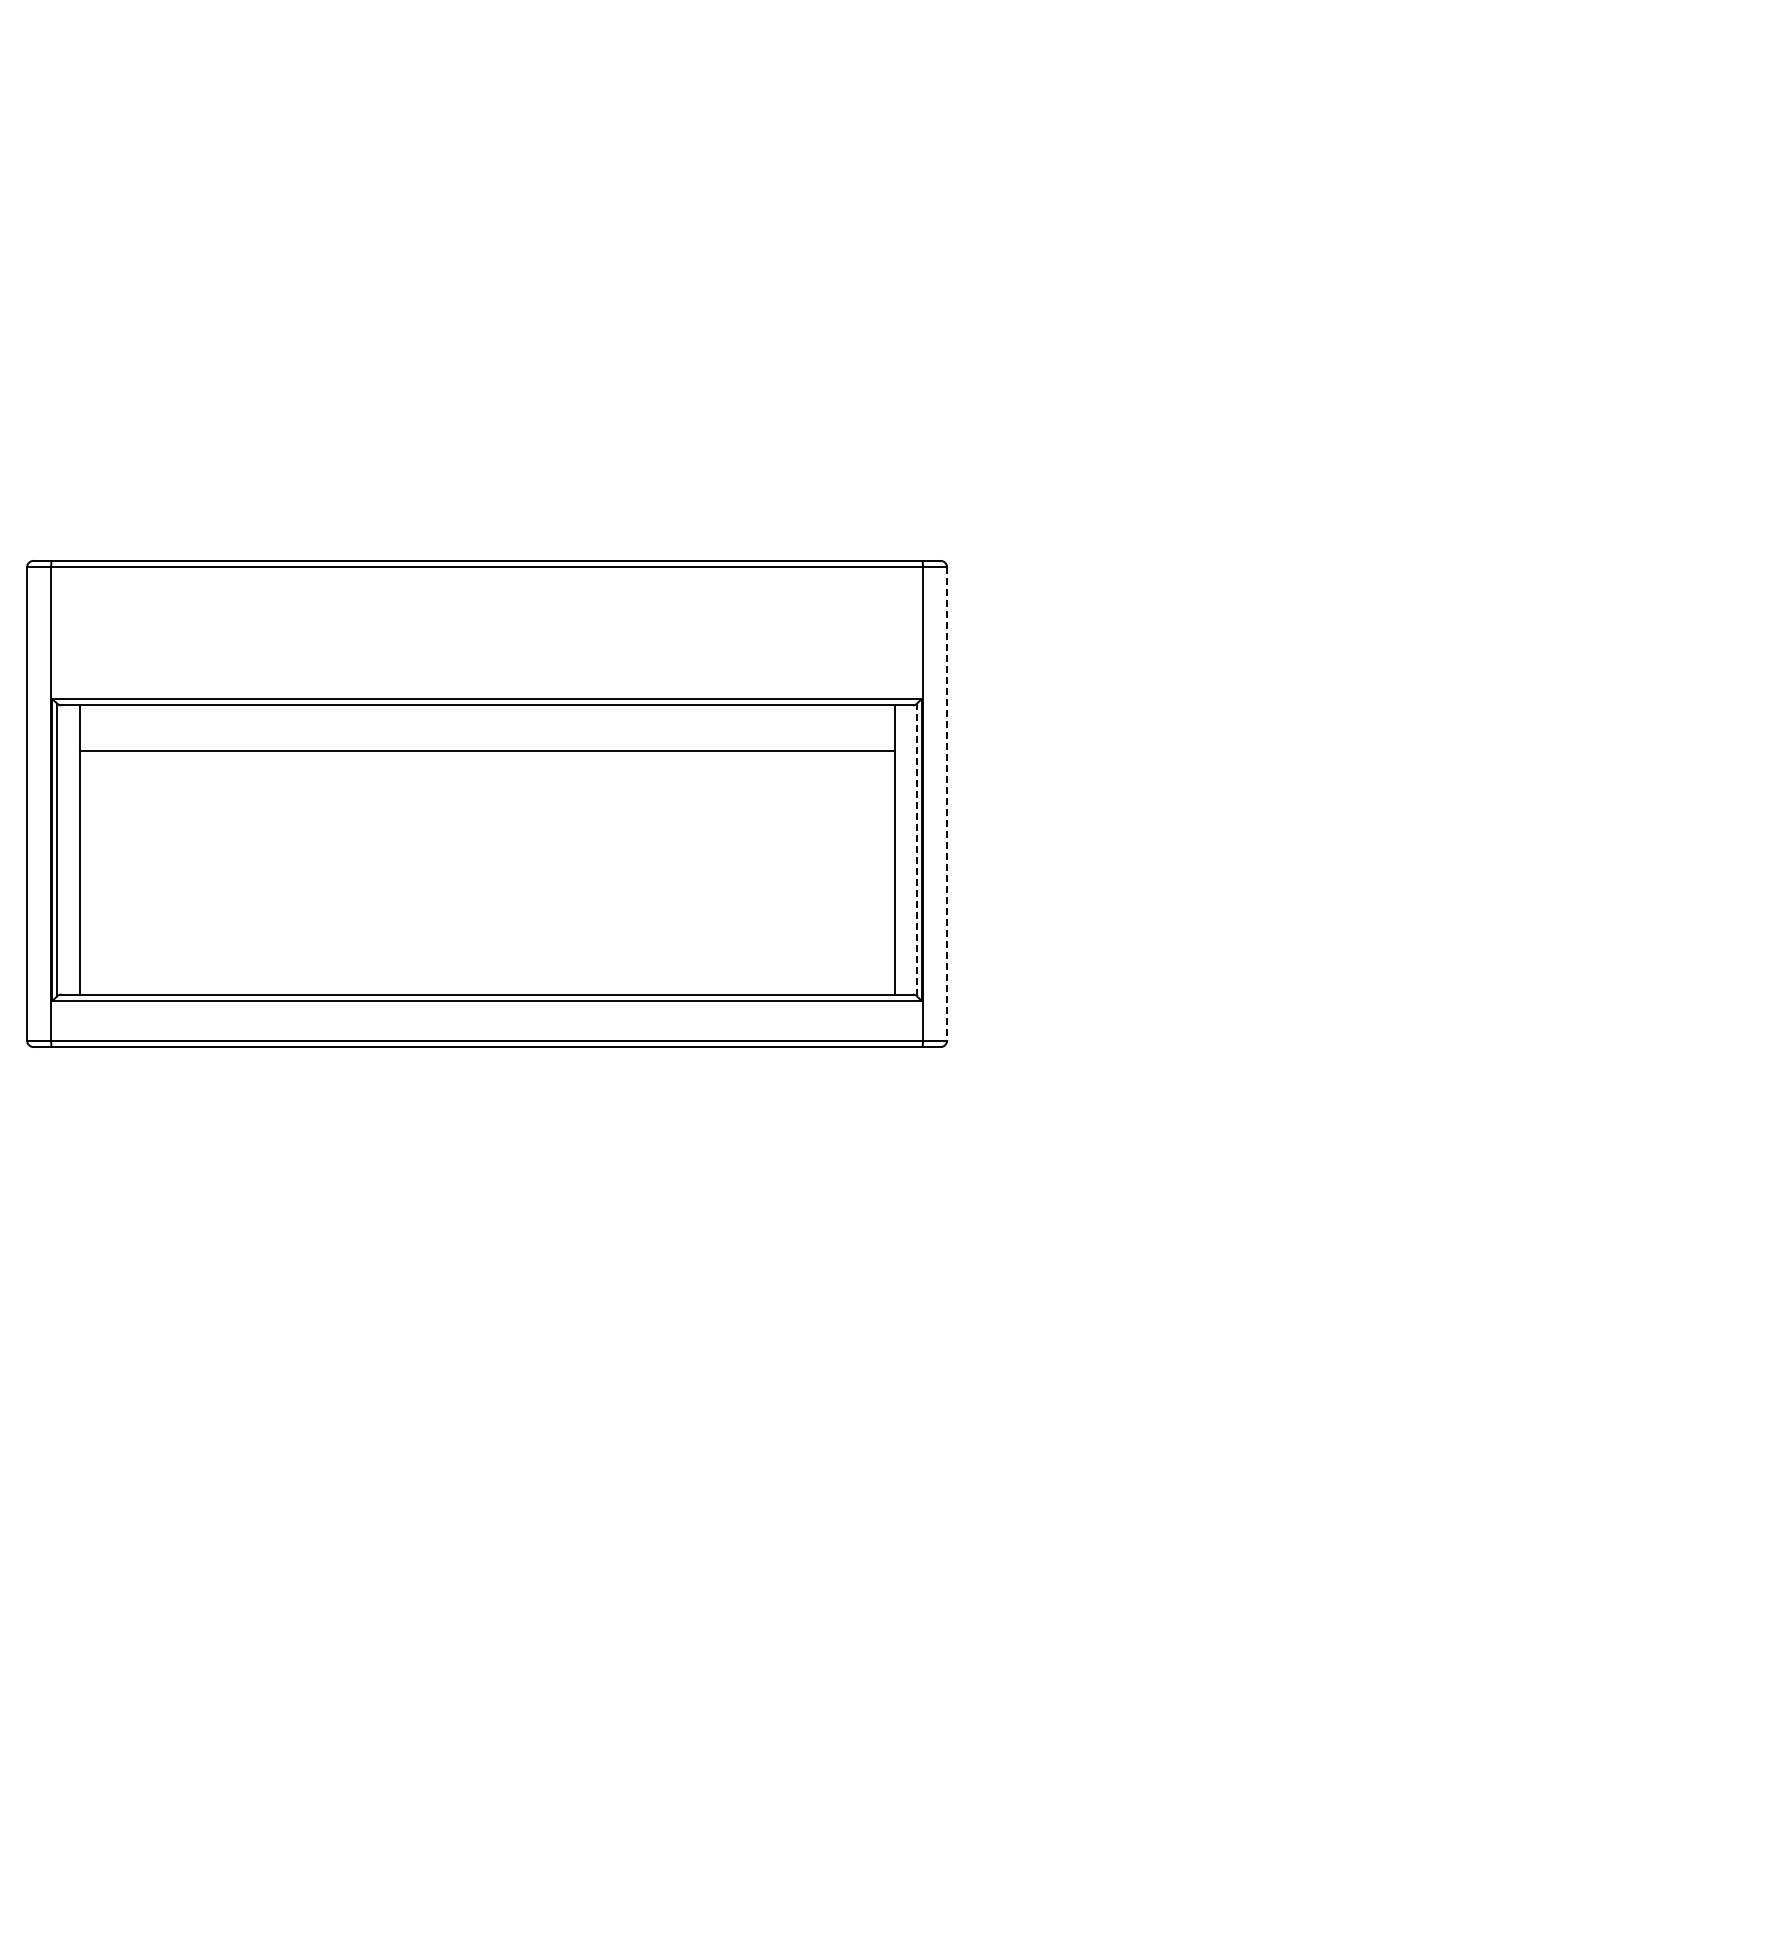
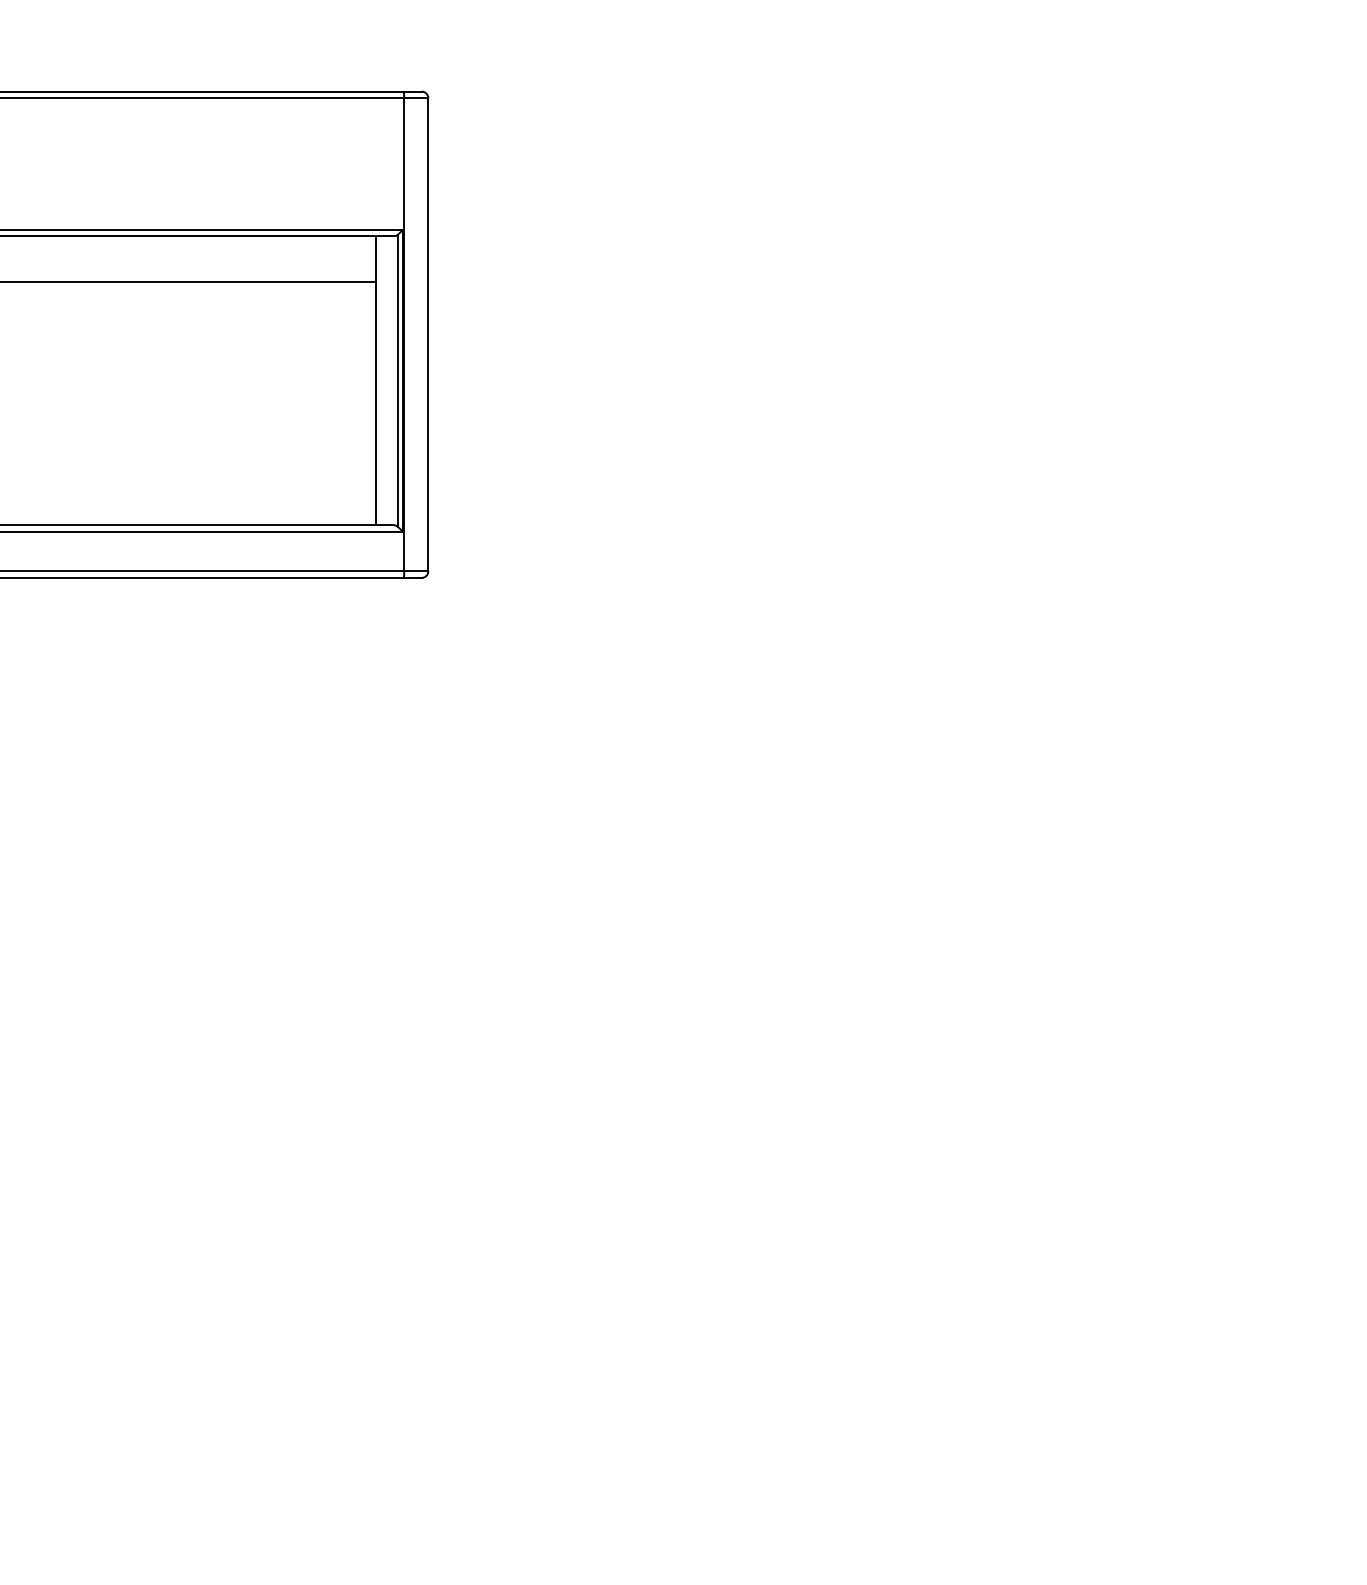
line: (947, 803) -> (428, 334), dashed -> solid
line: (916, 849) -> (397, 380), dashed -> solid

